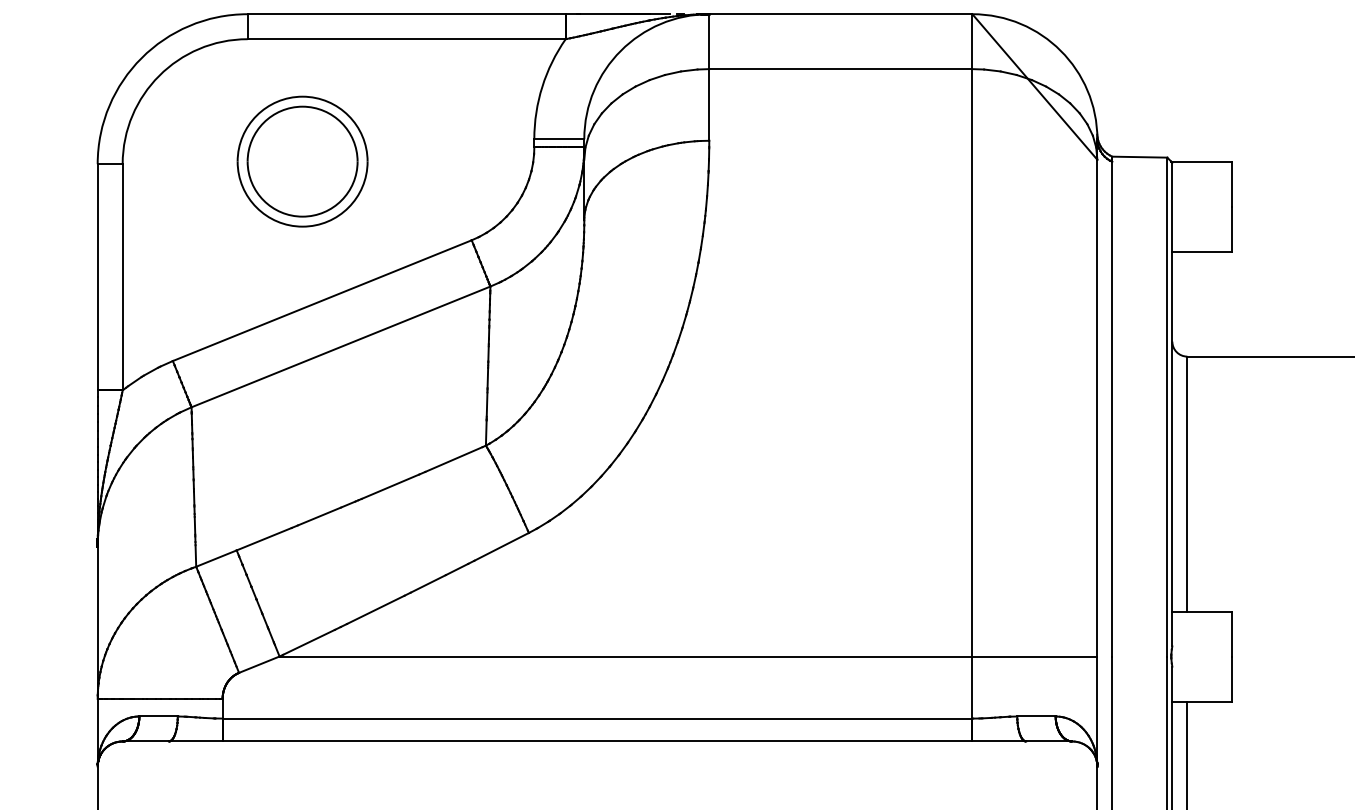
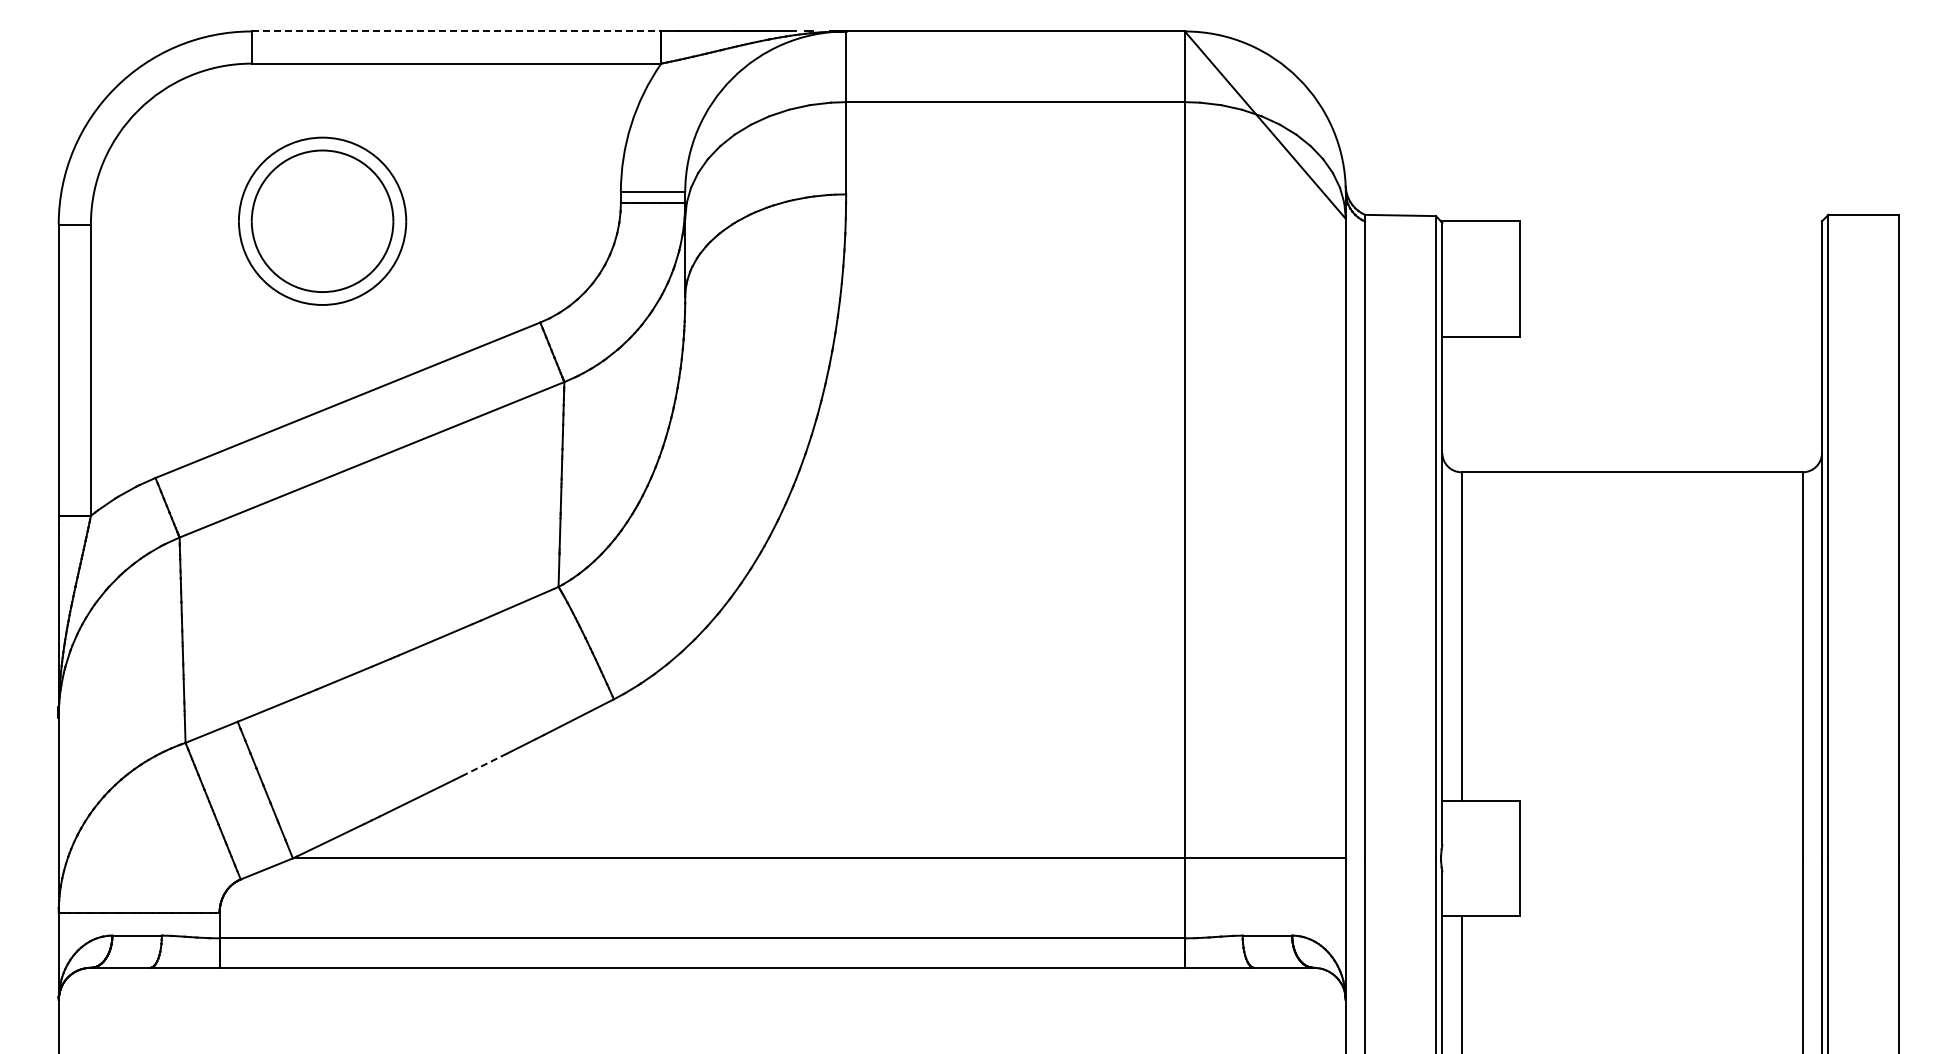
line: (406, 14) -> (456, 31), solid -> dashed
line: (428, 584) -> (484, 765), solid -> dashed

